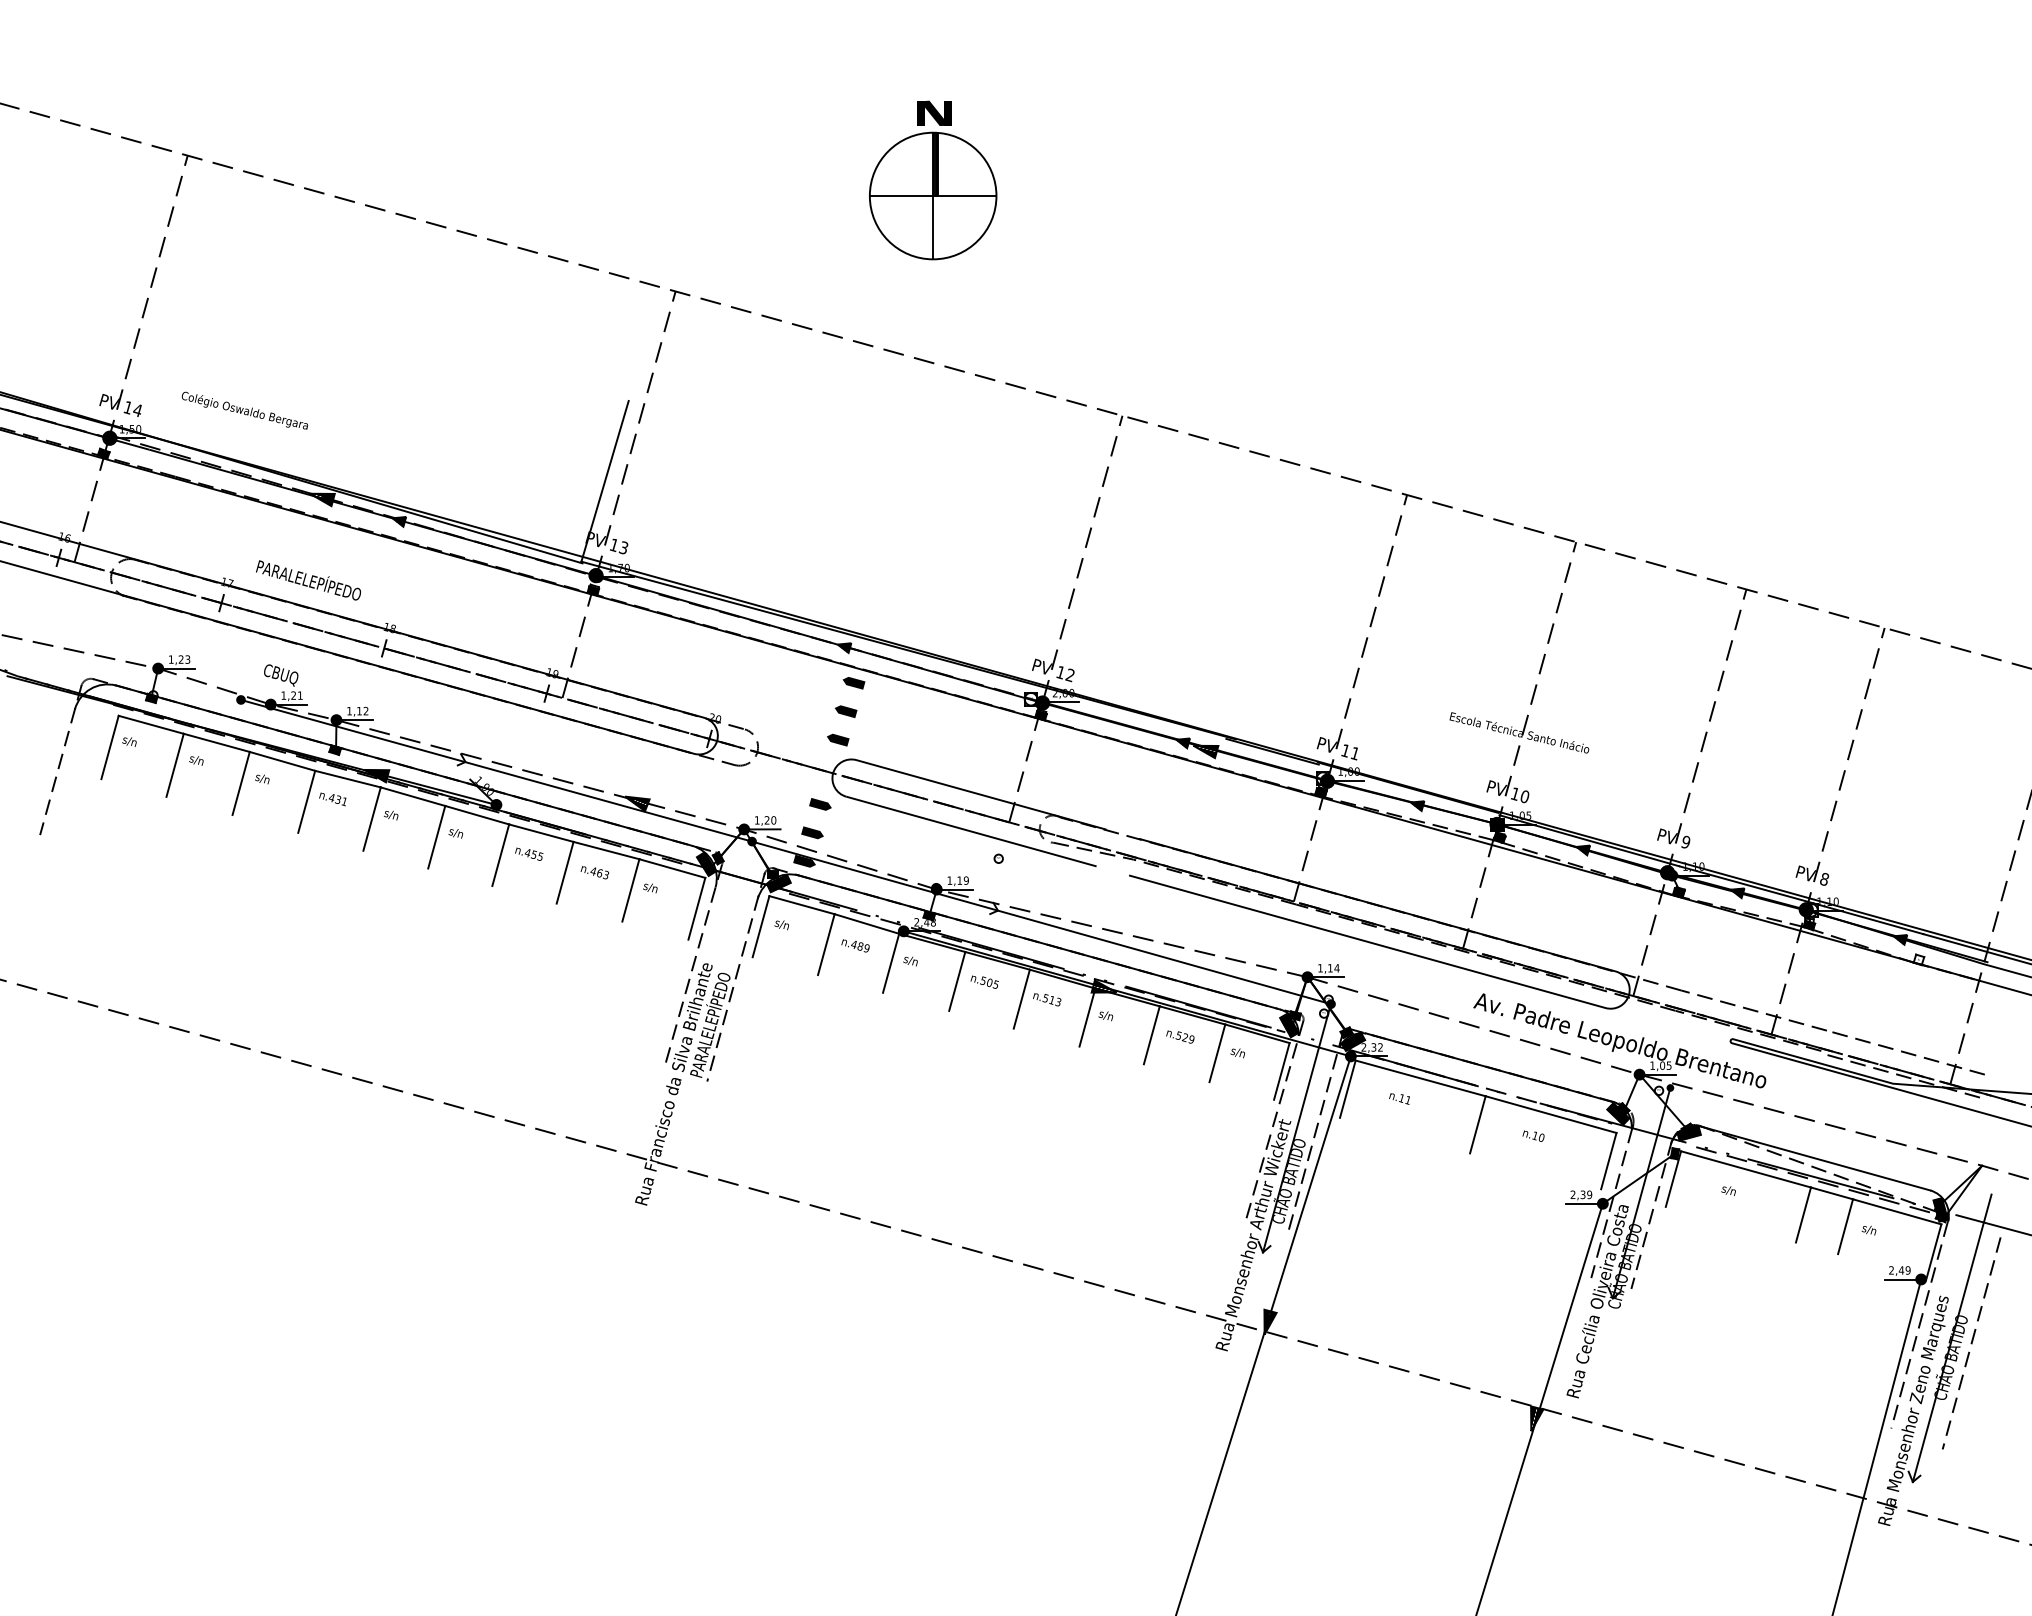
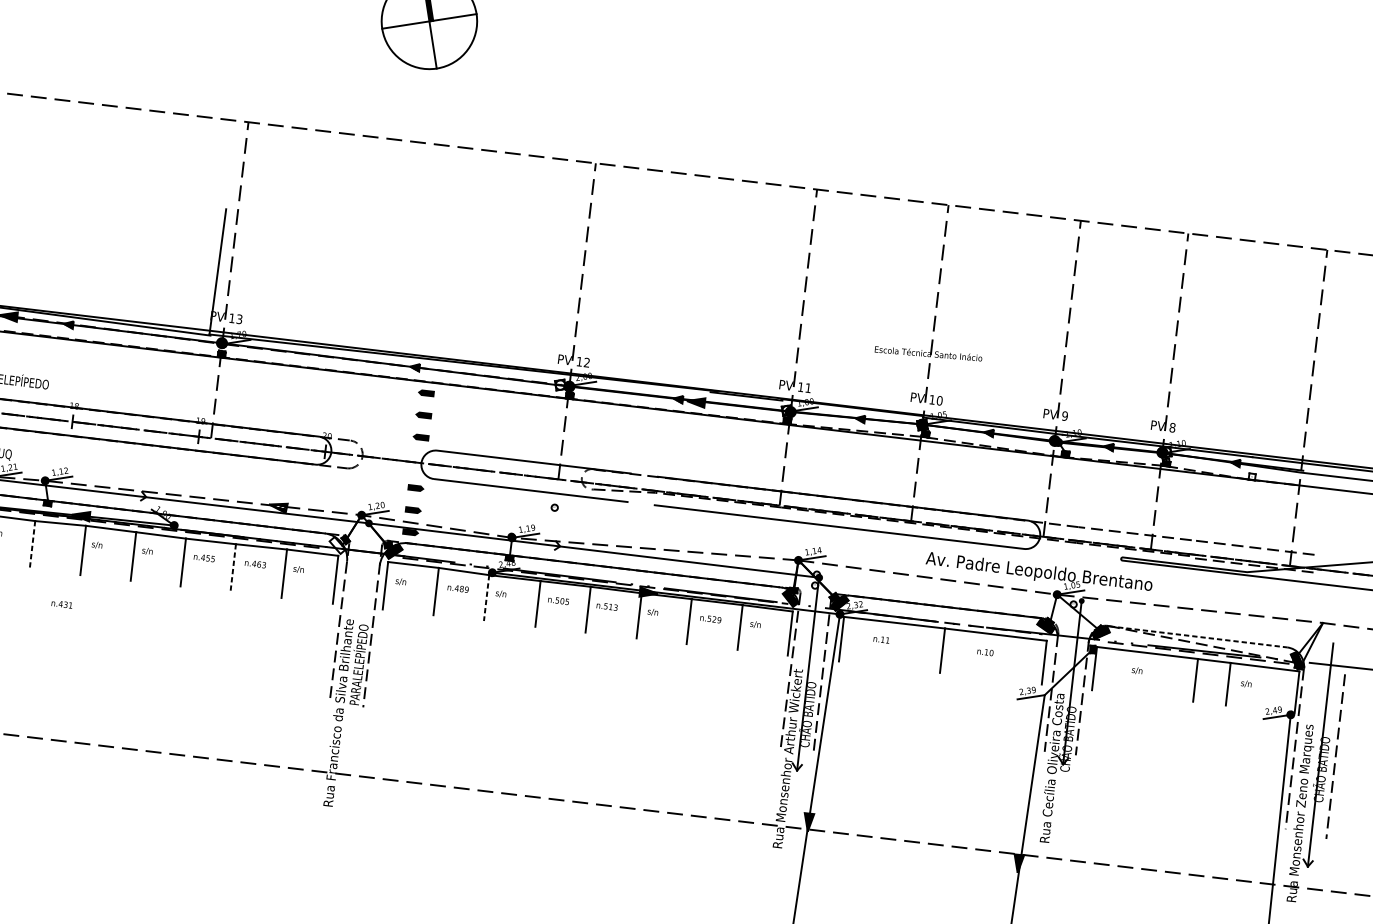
text: (332, 799) -> (61, 605), moved
line: (306, 802) -> (32, 545), solid -> dashed
hatch: (706, 864) -> (337, 545), removed
line: (565, 872) -> (233, 567), solid -> dashed
line: (891, 963) -> (486, 598), solid -> dashed
line: (1816, 1158) -> (1198, 636), solid -> dashed
fill: (1602, 1203) -> (1044, 694), removed

